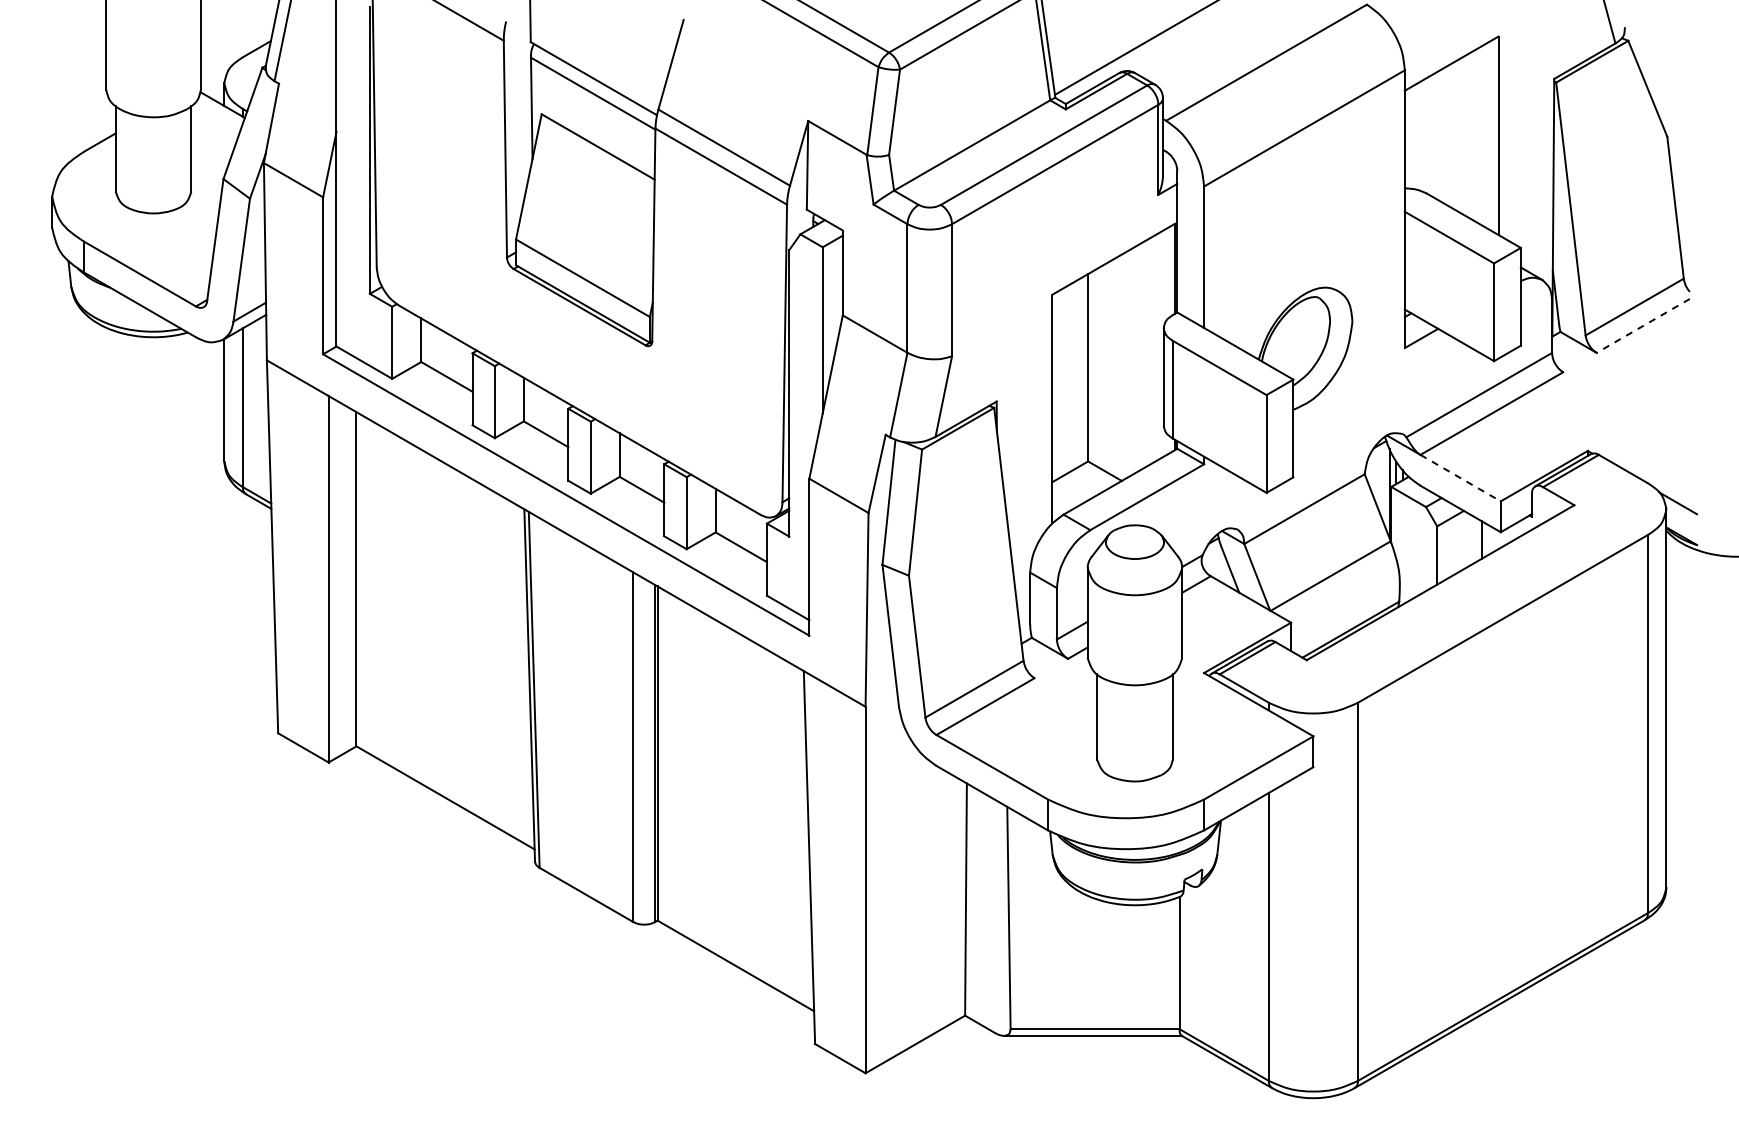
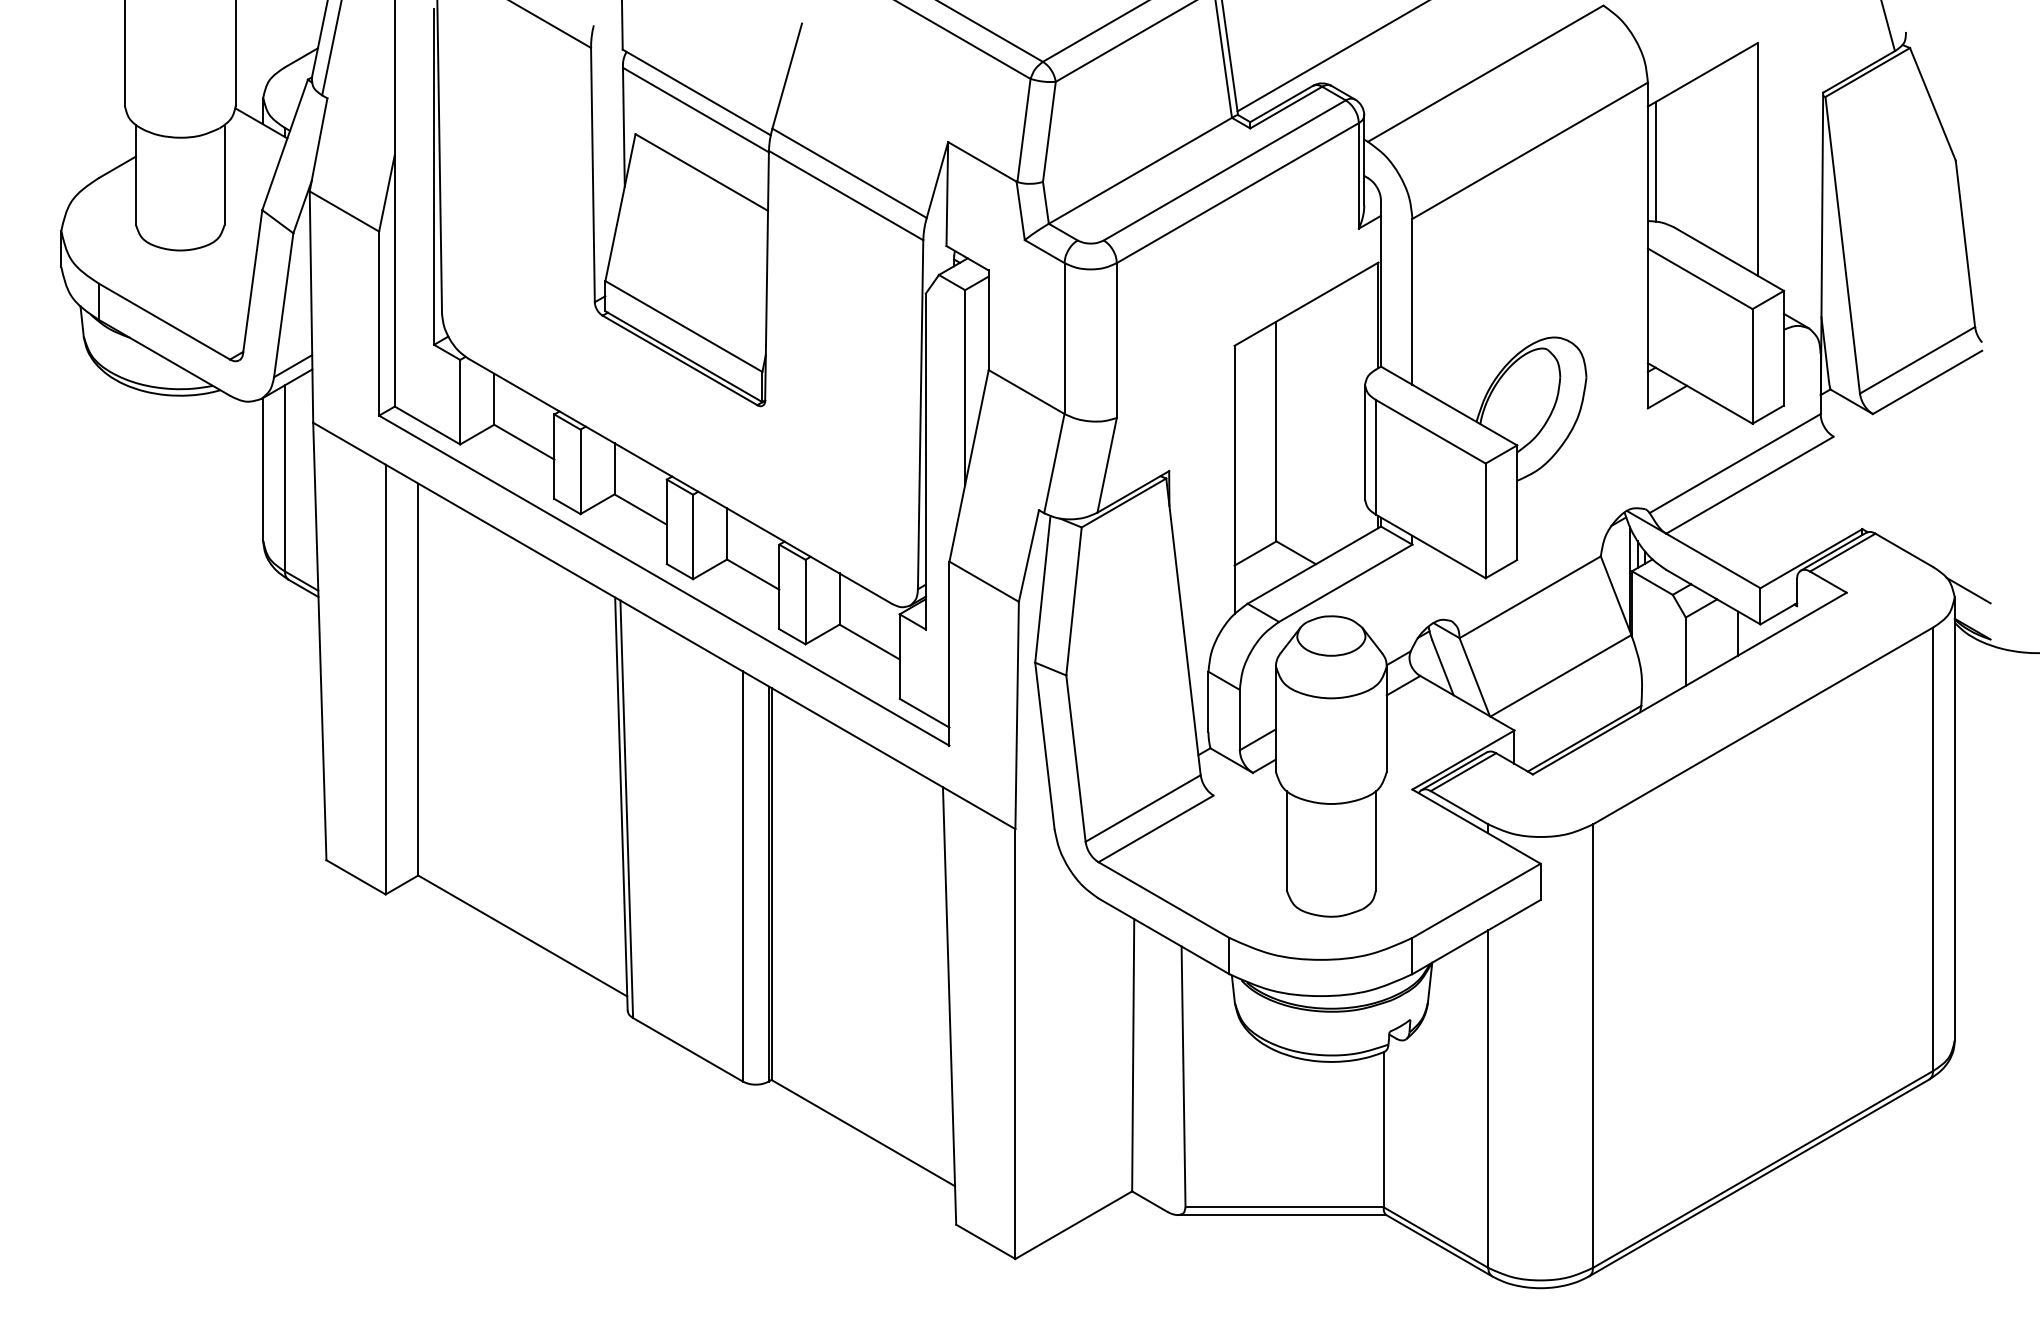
line: (1411, 137) -> (1655, 161), added
line: (1643, 325) -> (1927, 381), dashed -> solid
line: (1461, 478) -> (1714, 561), dashed -> solid

